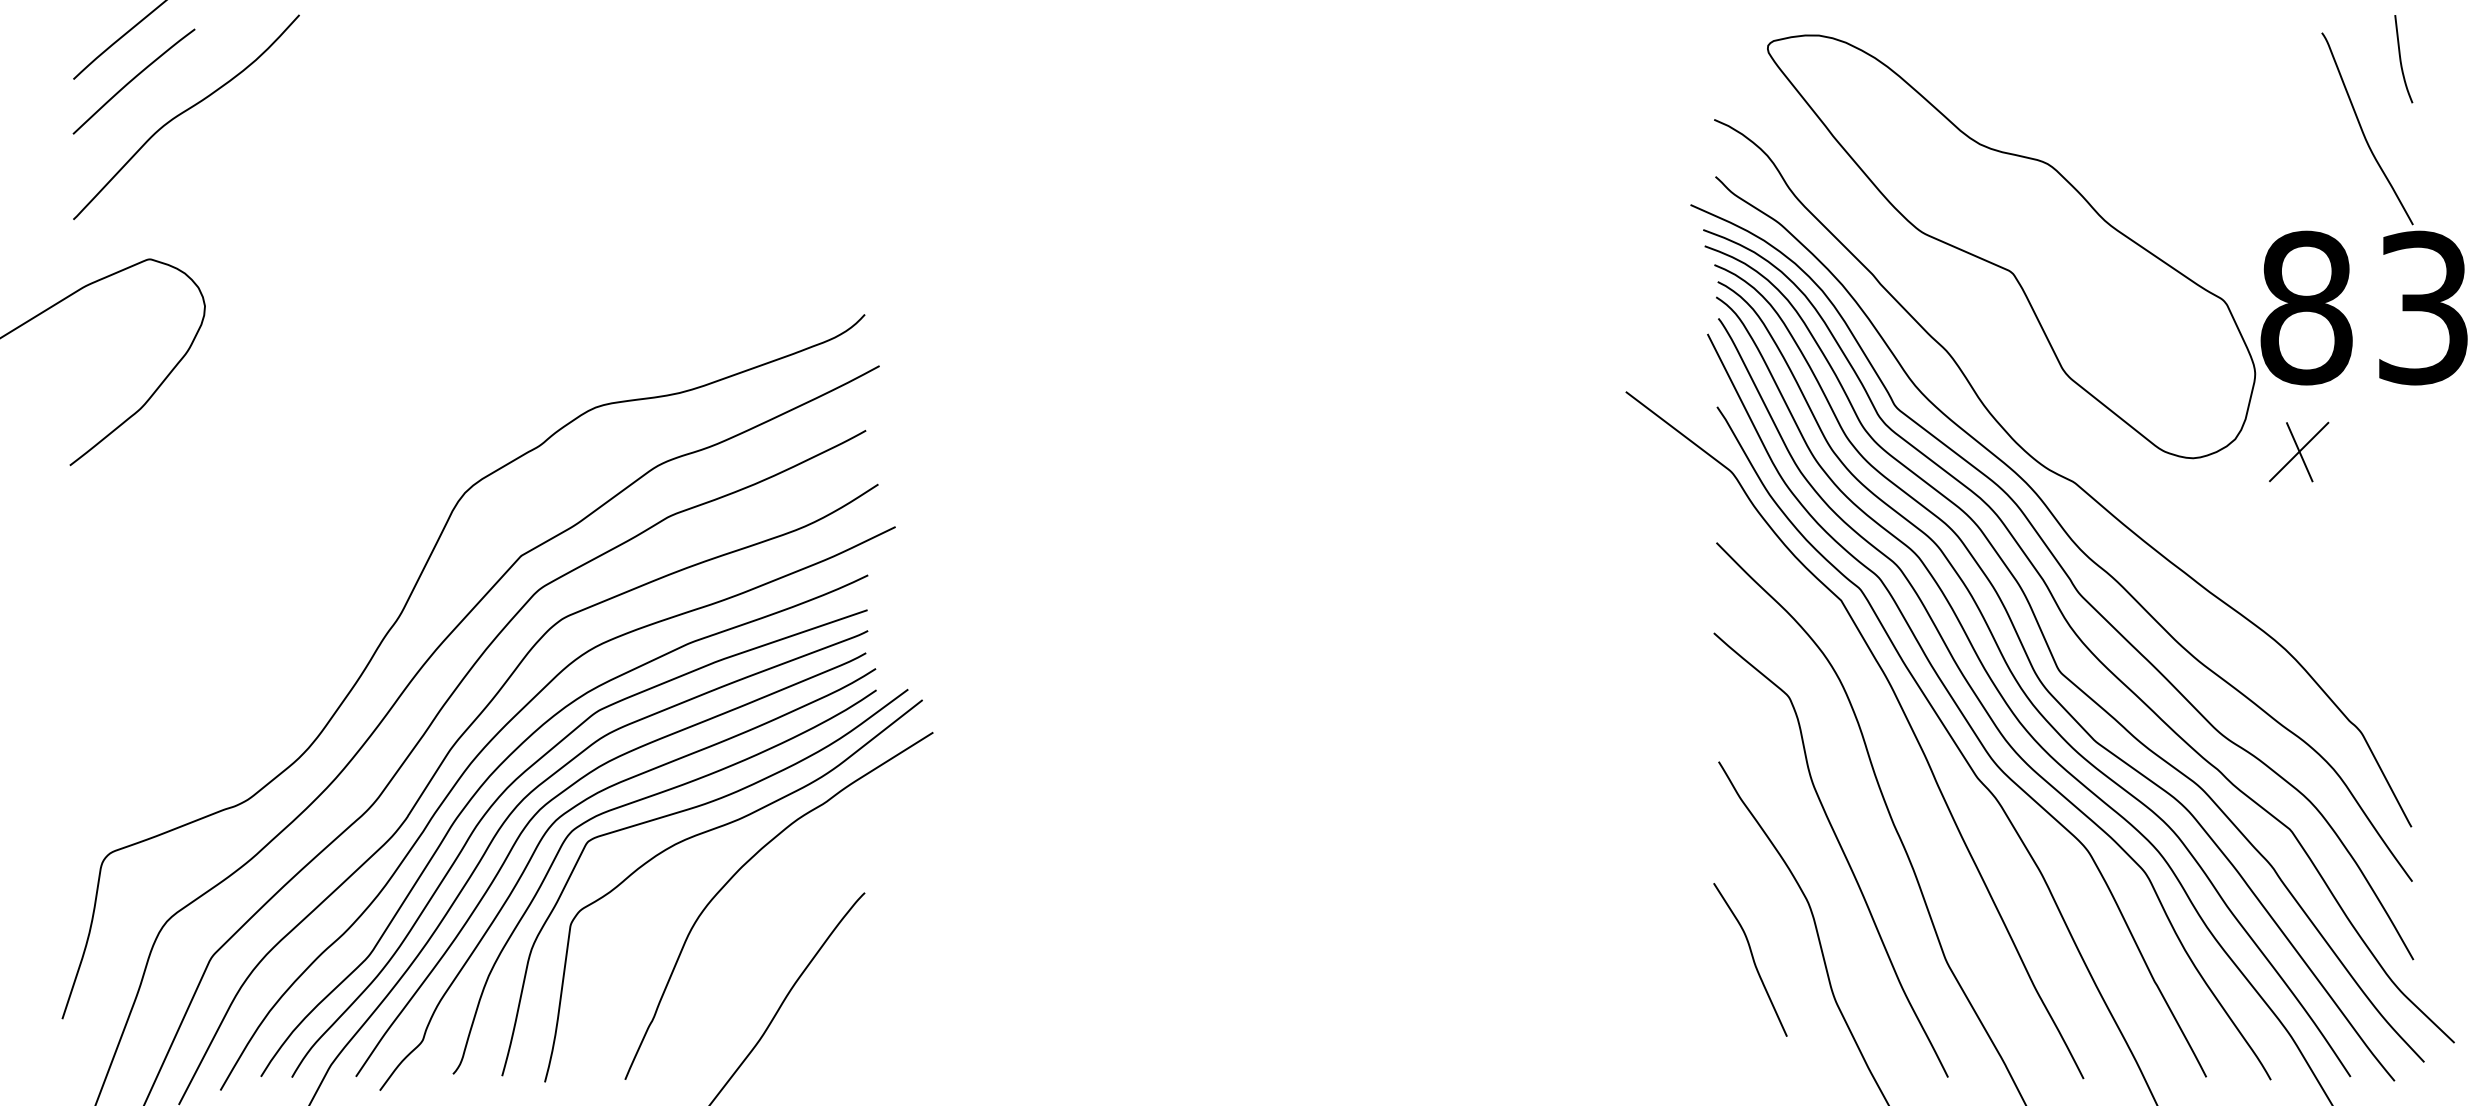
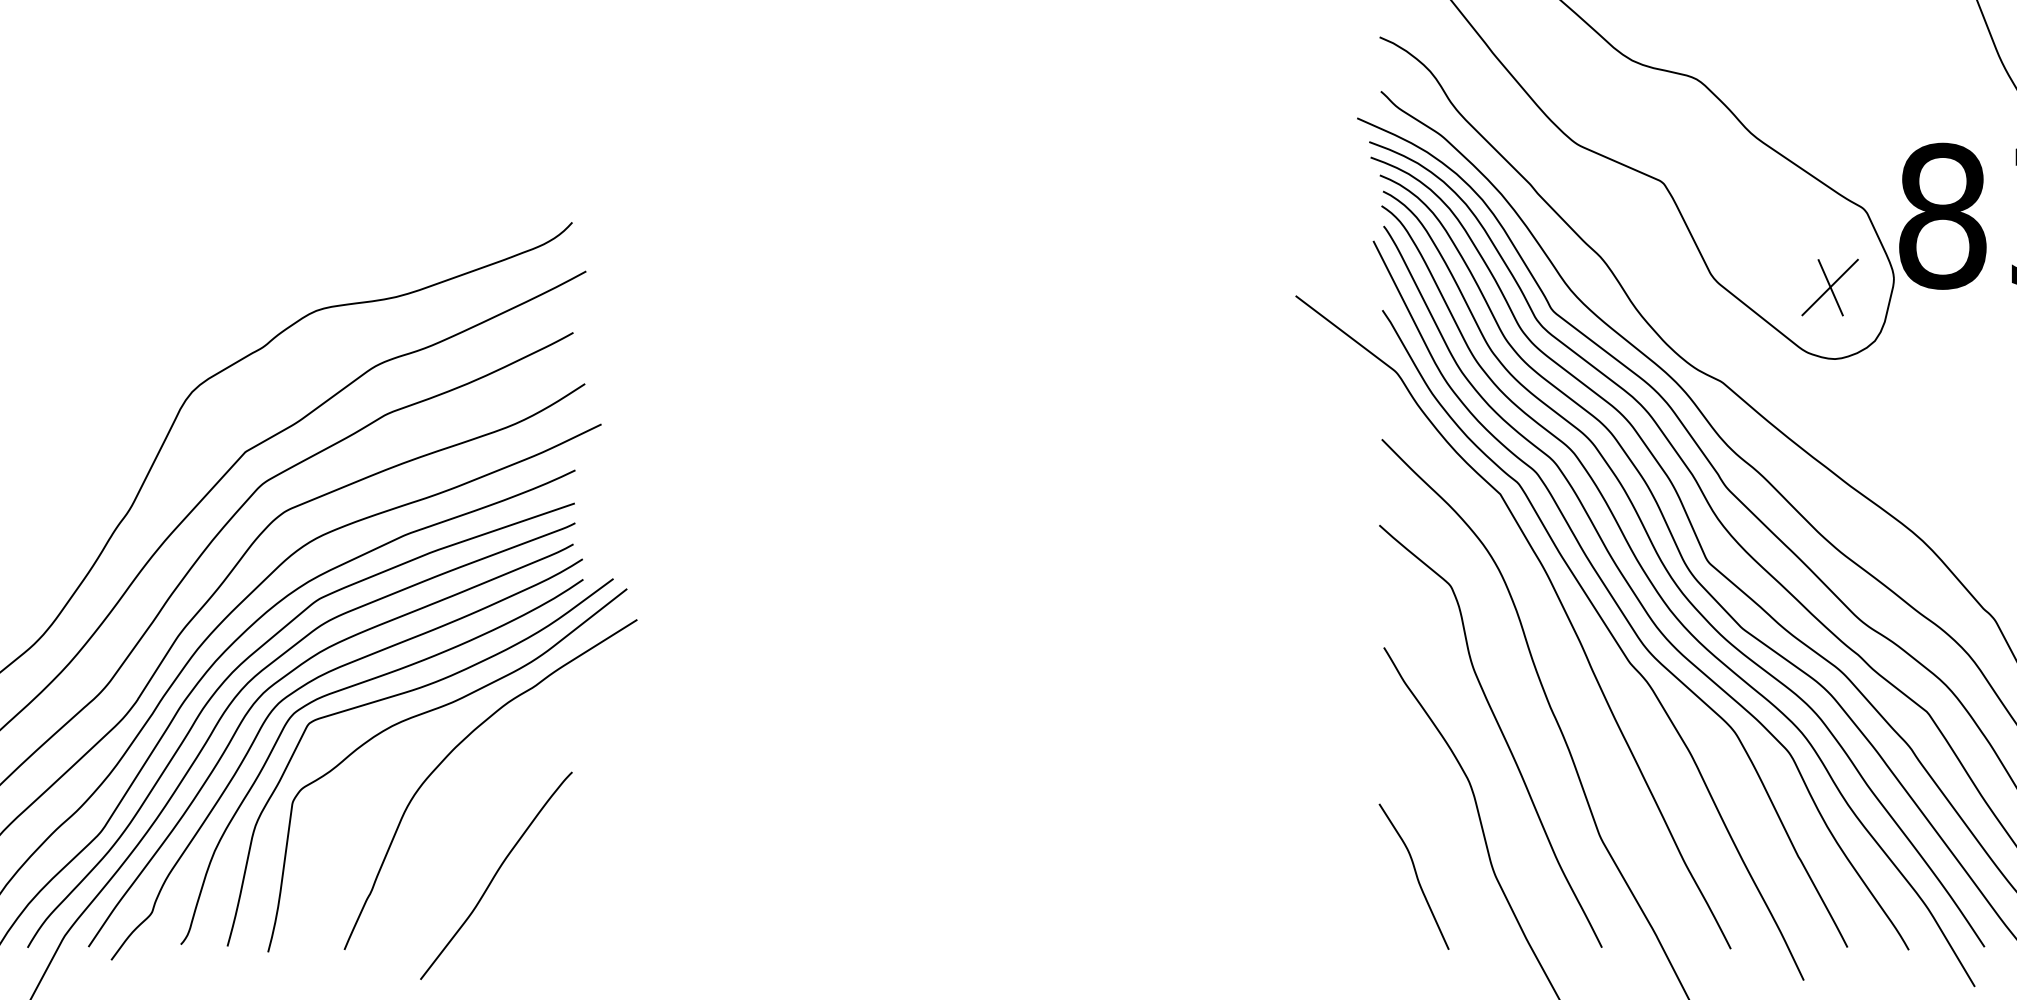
part: (2299, 451) -> (1830, 287), moved
curve: (1752, 959) -> (1416, 876), moved

